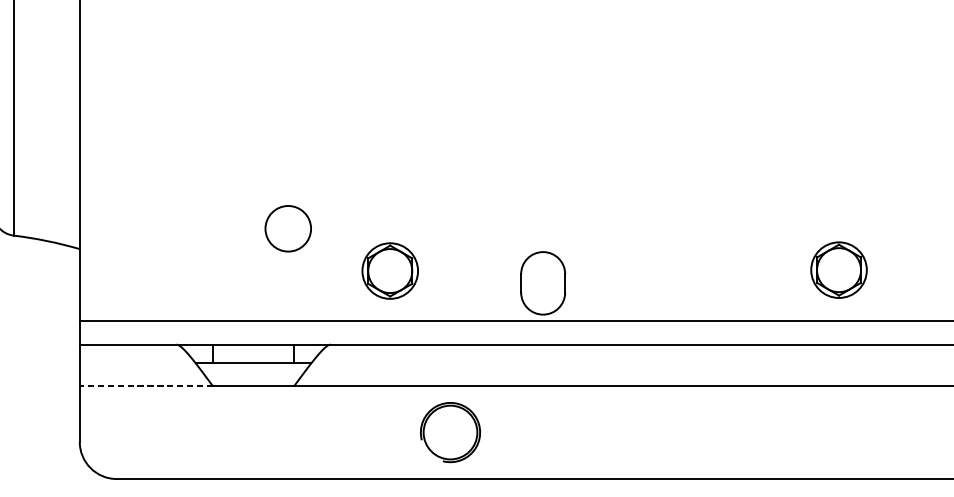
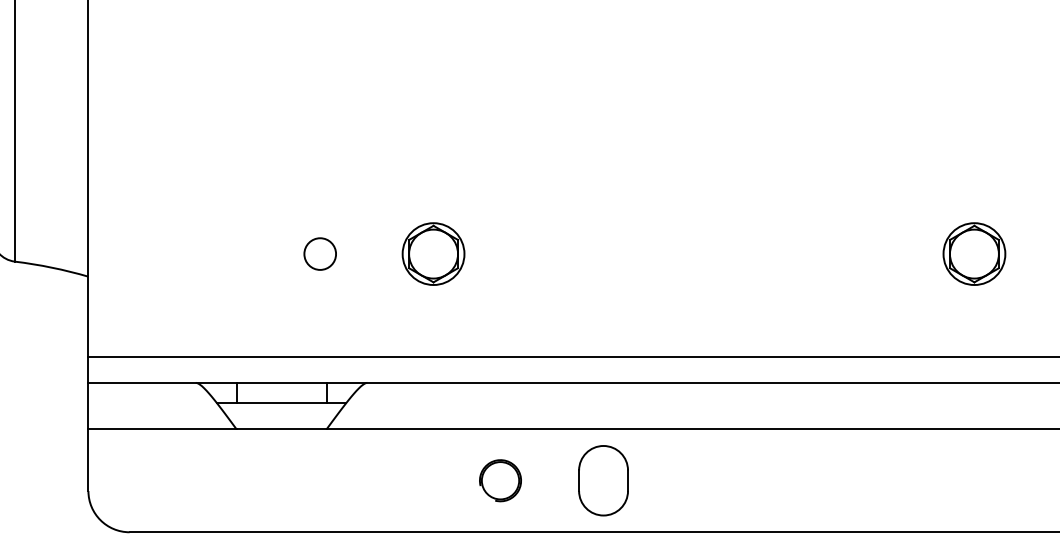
circle: (288, 228) -> (320, 253), size x0.62
part: (839, 269) -> (974, 253), moved
part: (390, 270) -> (433, 253), moved
part: (543, 283) -> (603, 480), moved
line: (145, 386) -> (161, 429), dashed -> solid
part: (450, 432) -> (500, 480), size x0.62

